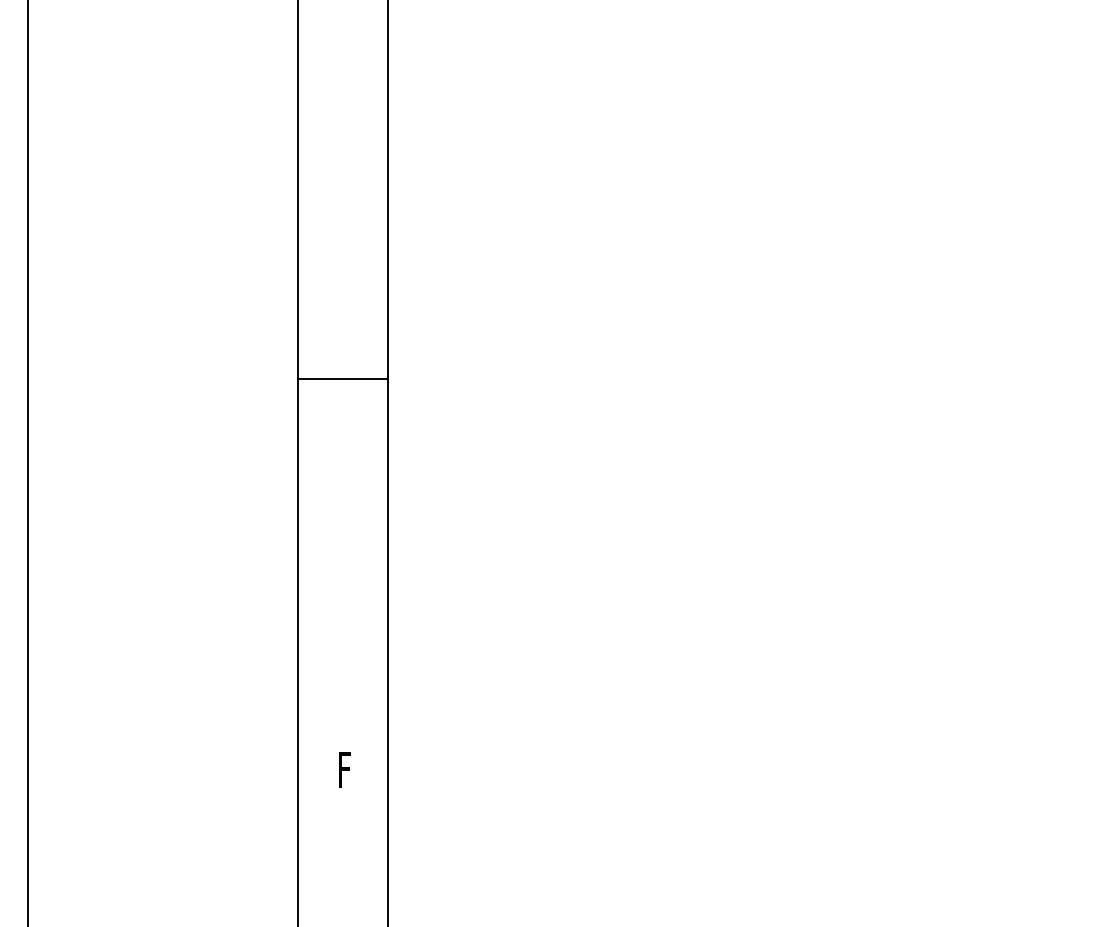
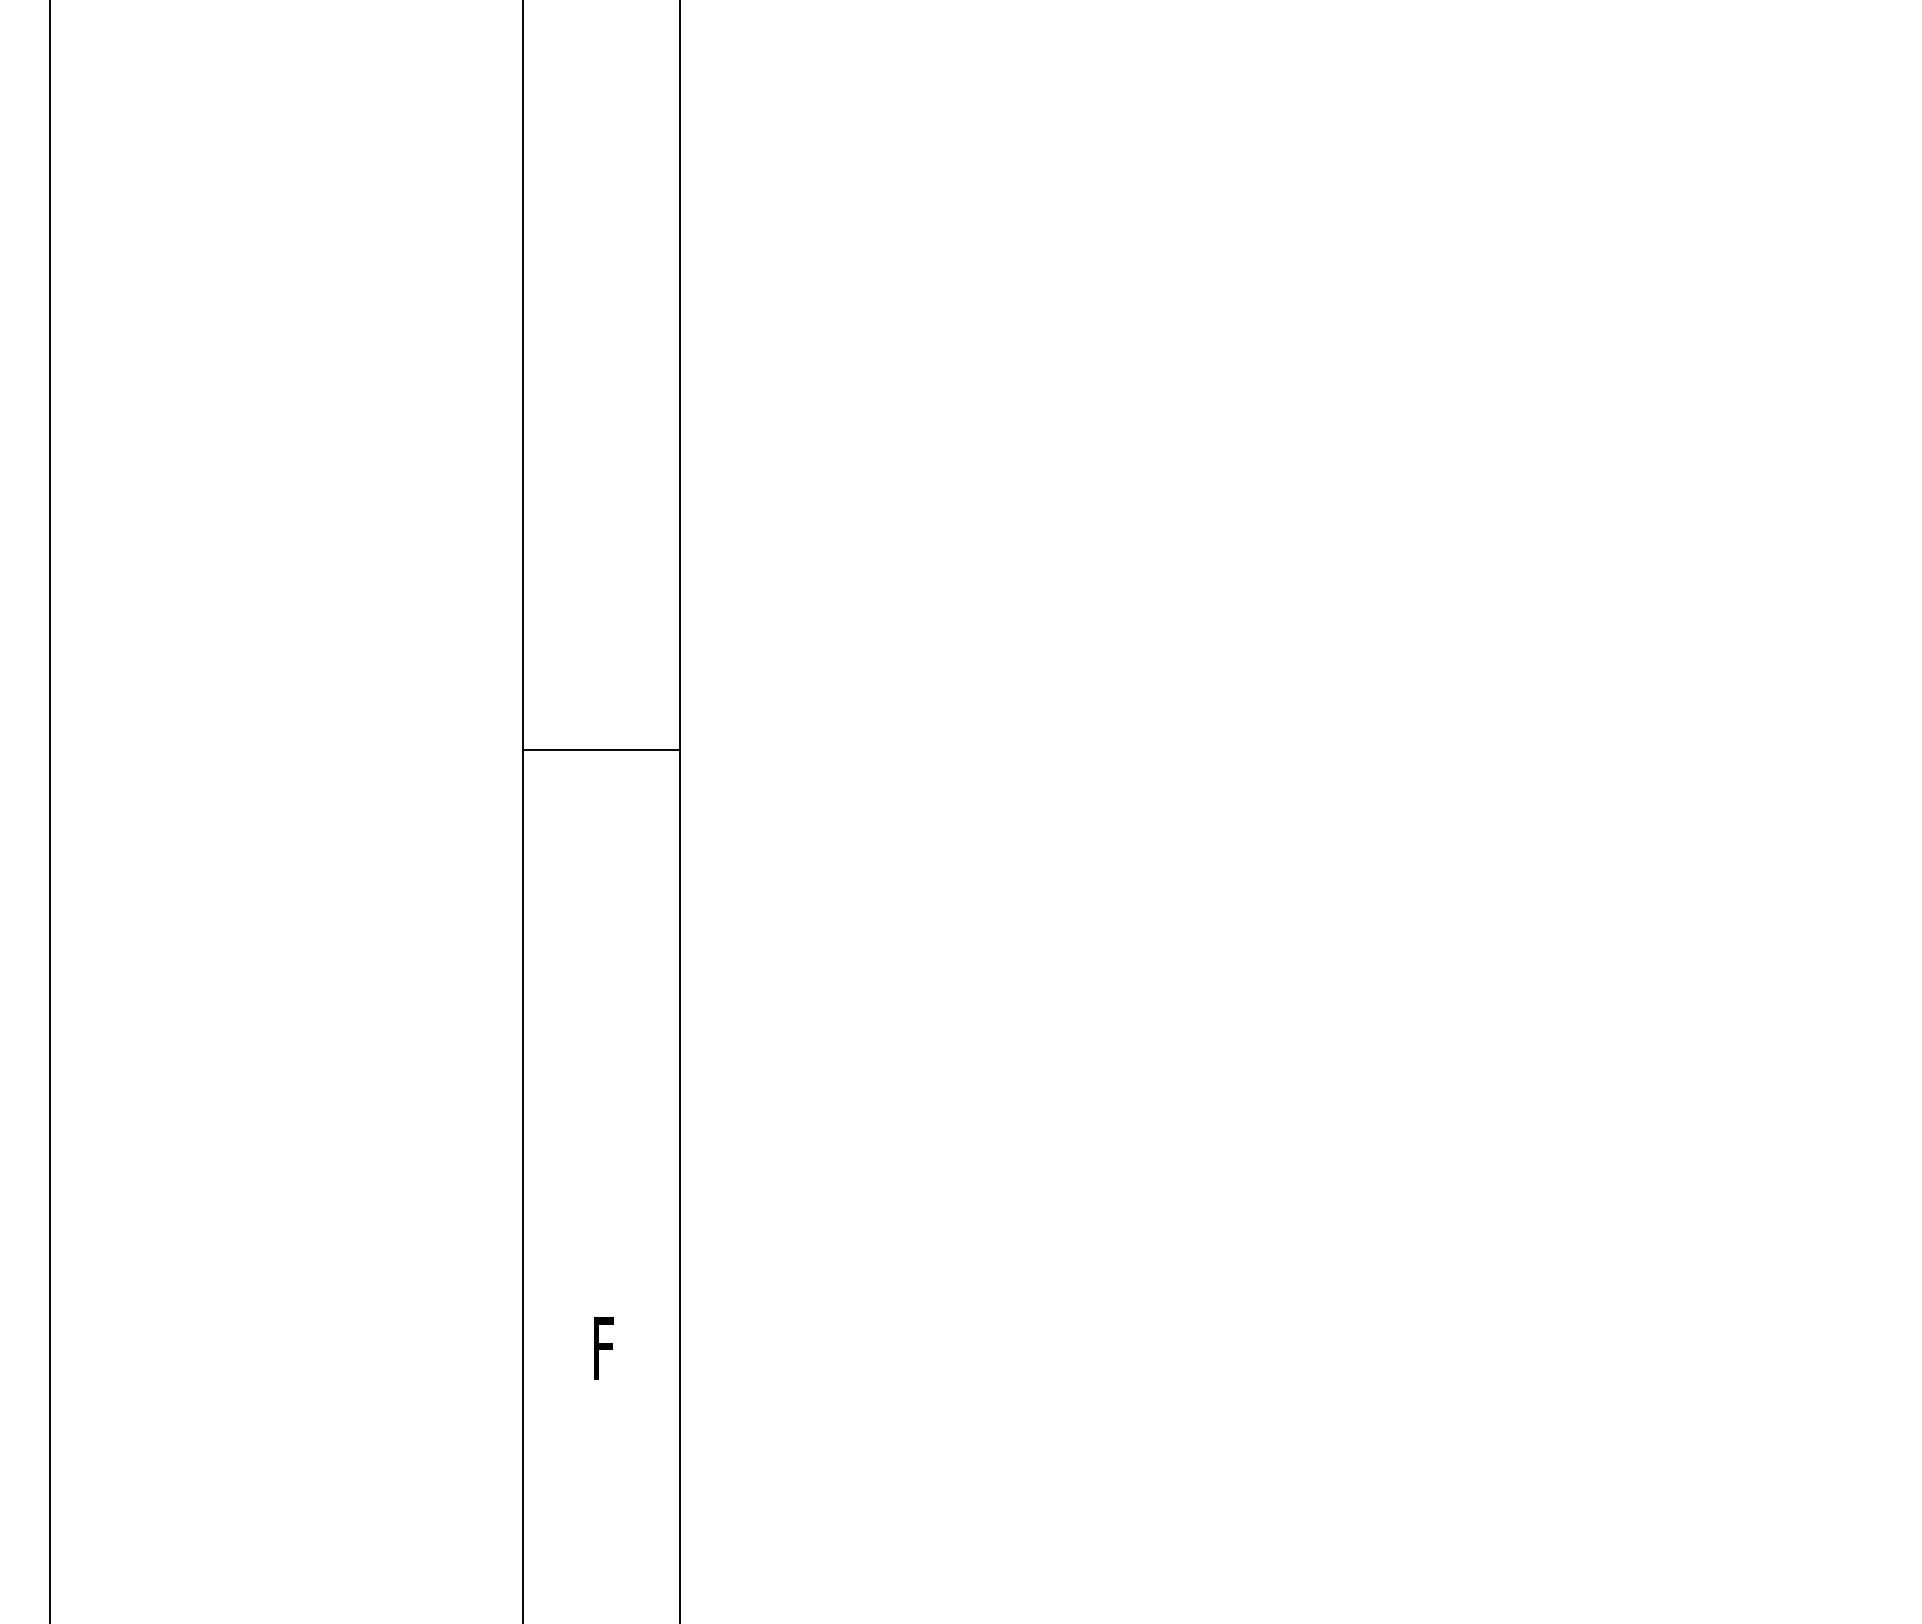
line: (343, 379) -> (601, 750), moved

